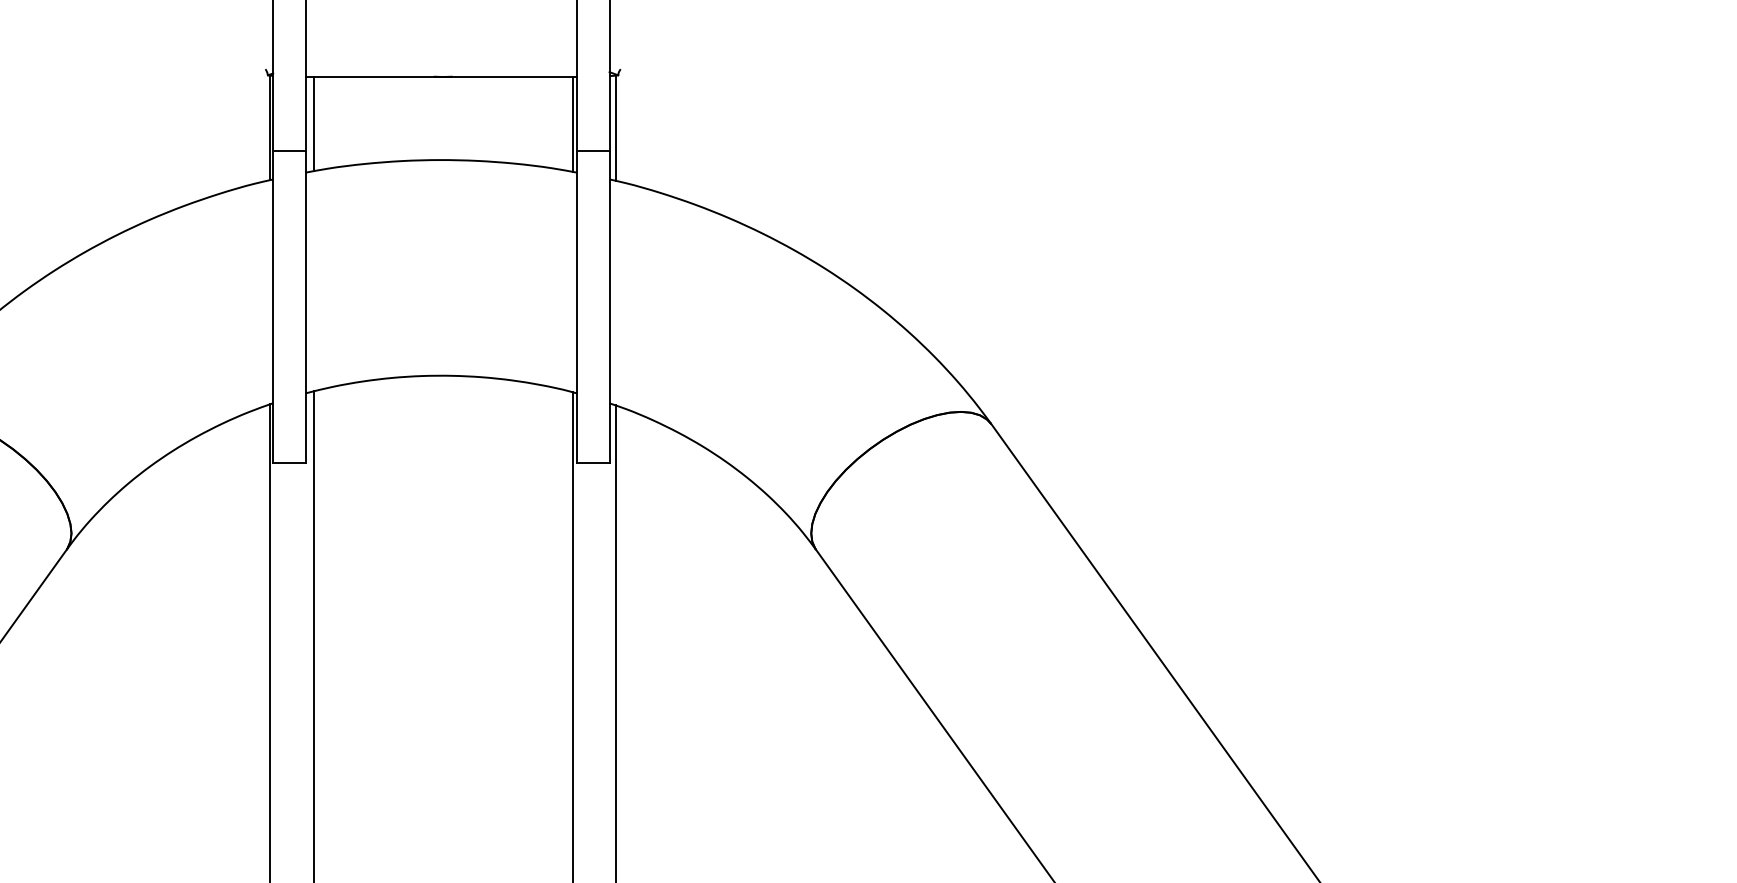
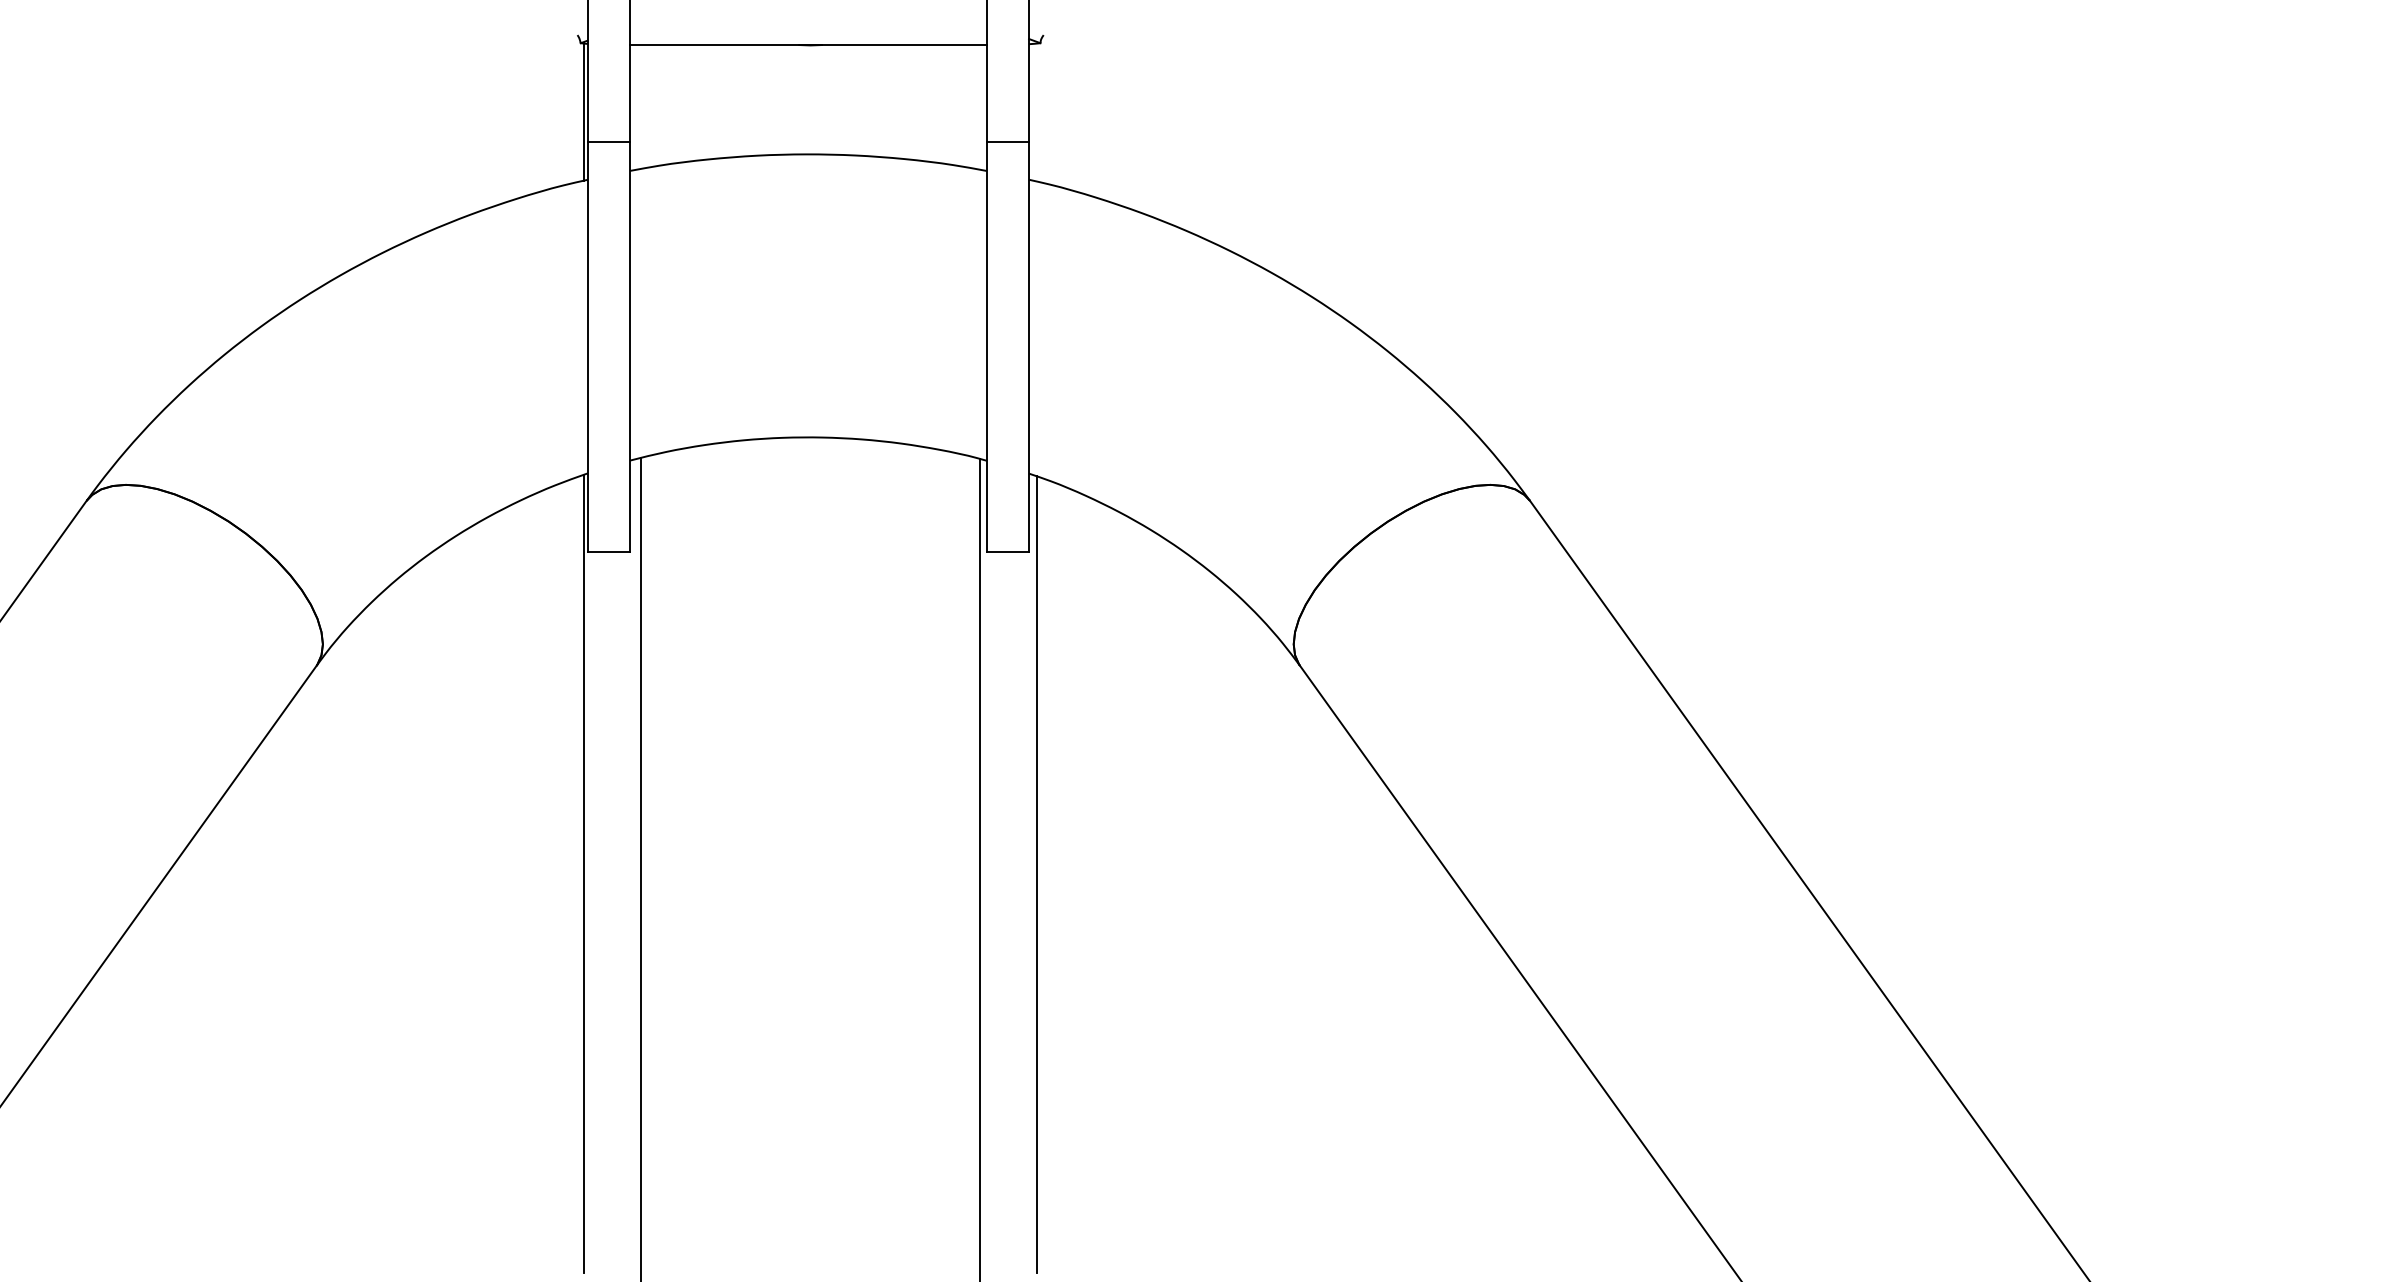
line: (313, 124) -> (640, 107), removed
line: (572, 124) -> (980, 107), removed
line: (615, 128) -> (1036, 112), removed

